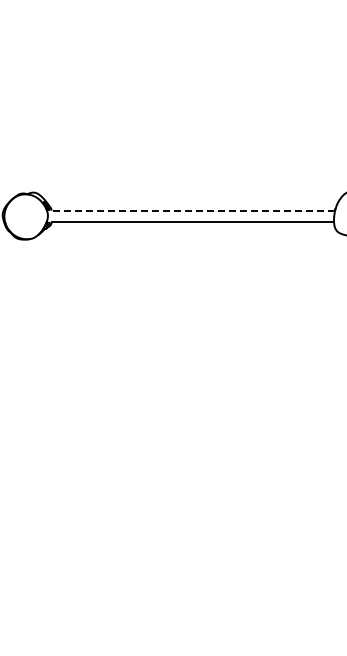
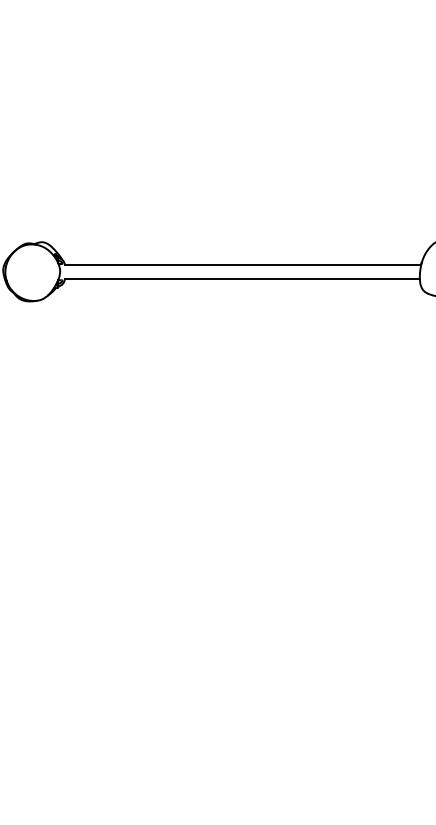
line: (193, 210) -> (243, 264), dashed -> solid

